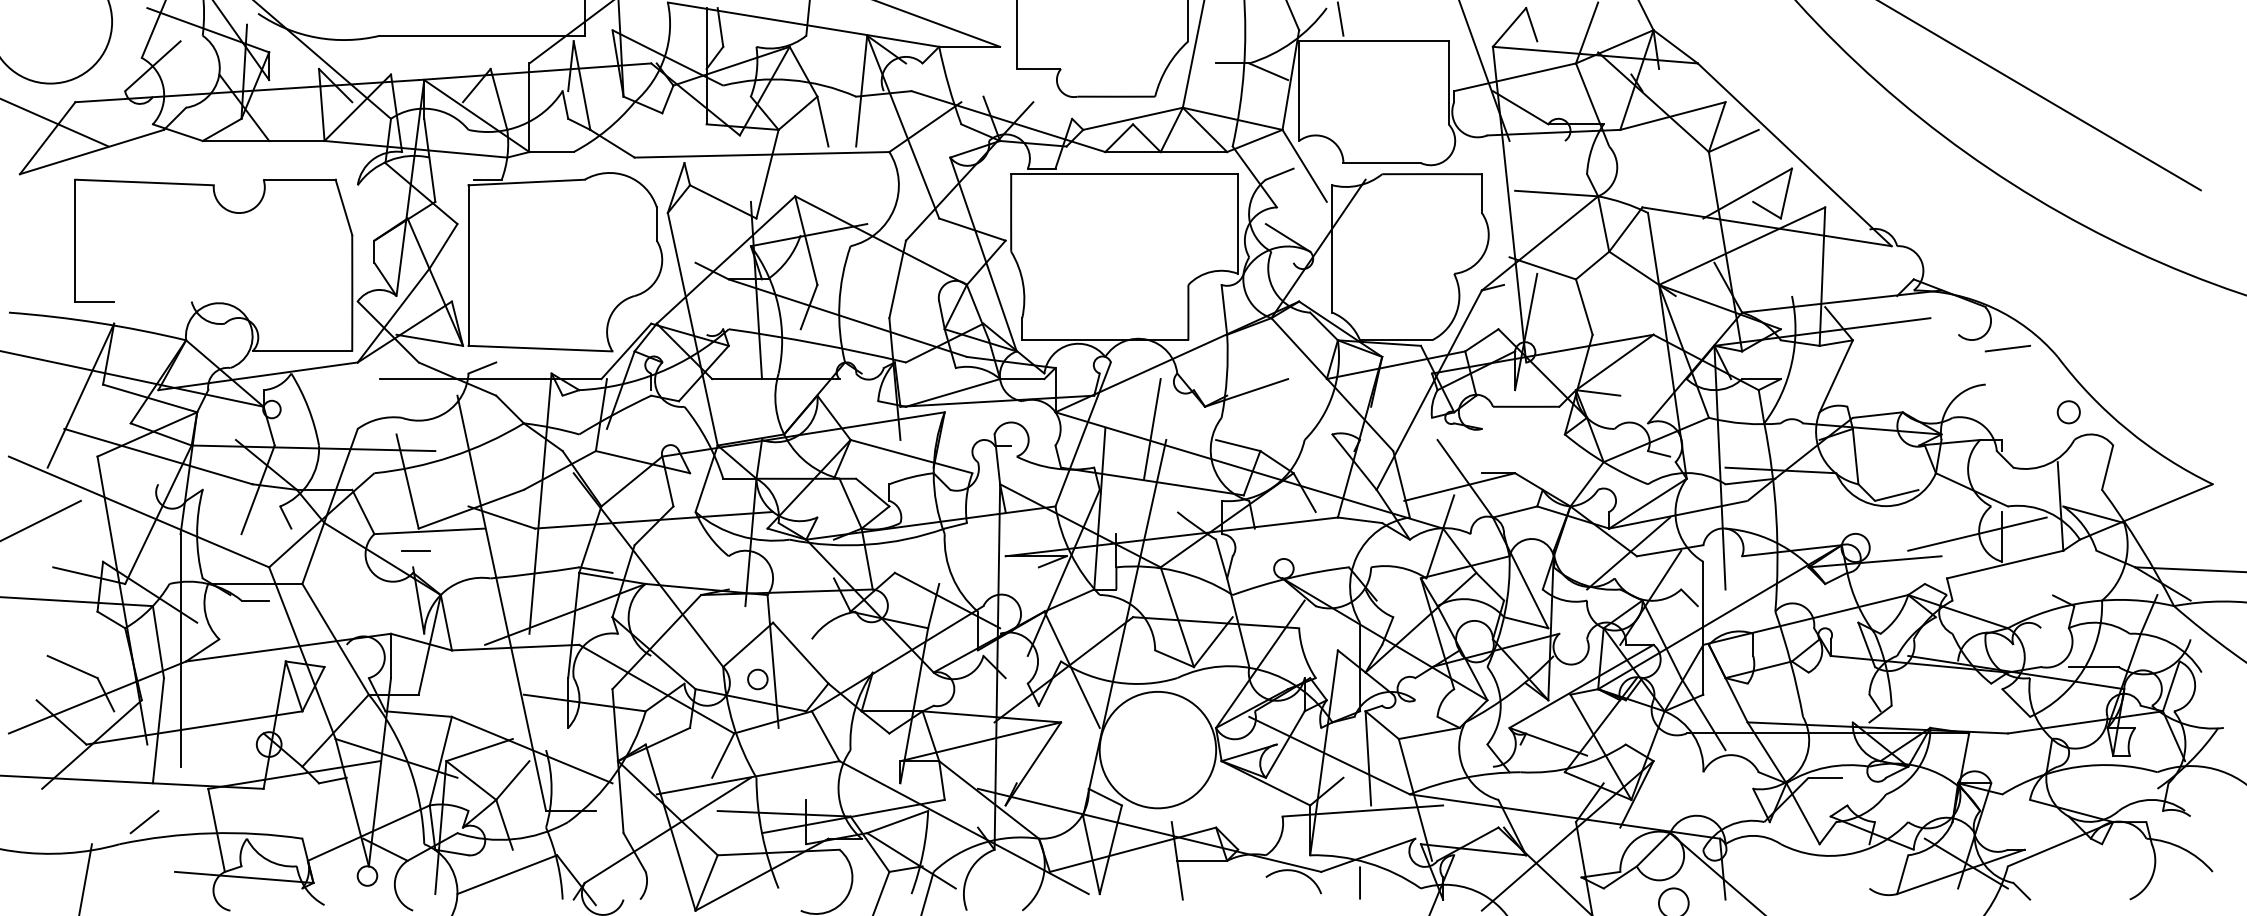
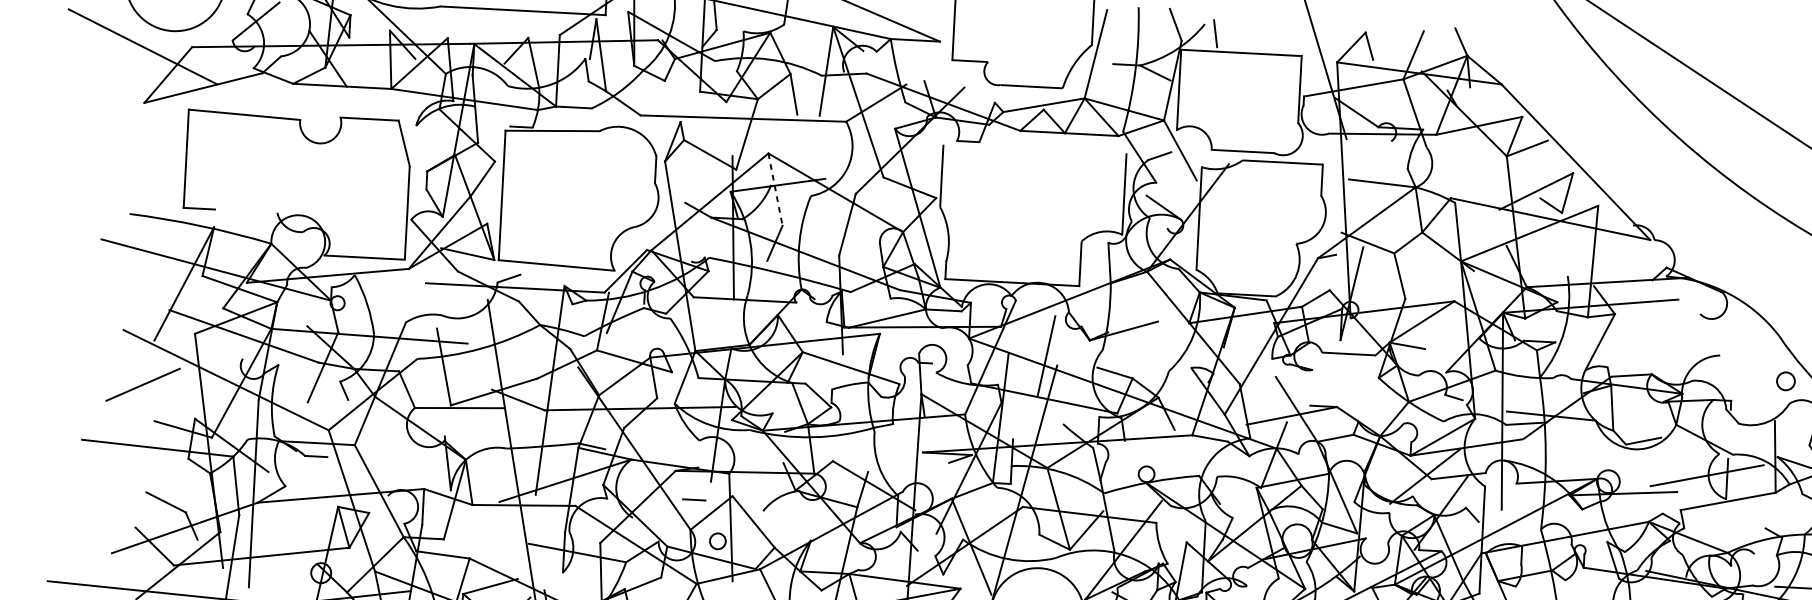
line: (1124, 174) -> (1034, 149), removed
line: (806, 240) -> (775, 189), solid -> dashed
line: (2007, 348) -> (1739, 327), removed
line: (415, 550) -> (693, 499), moved

